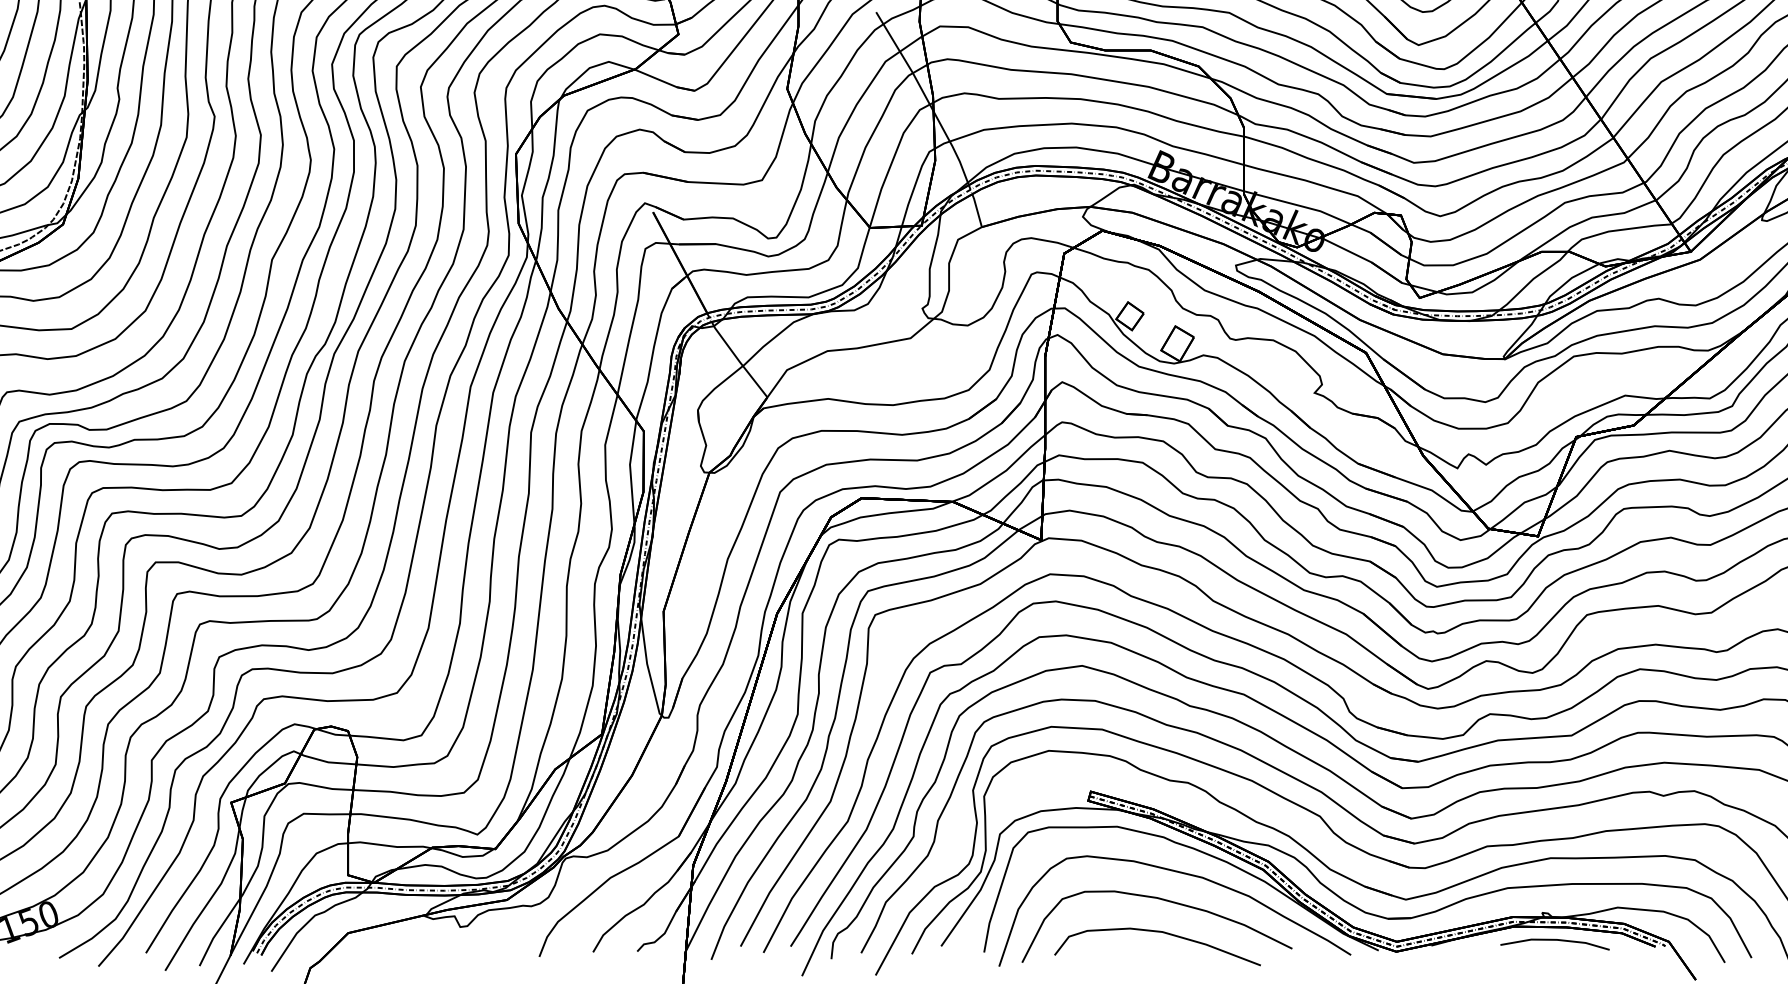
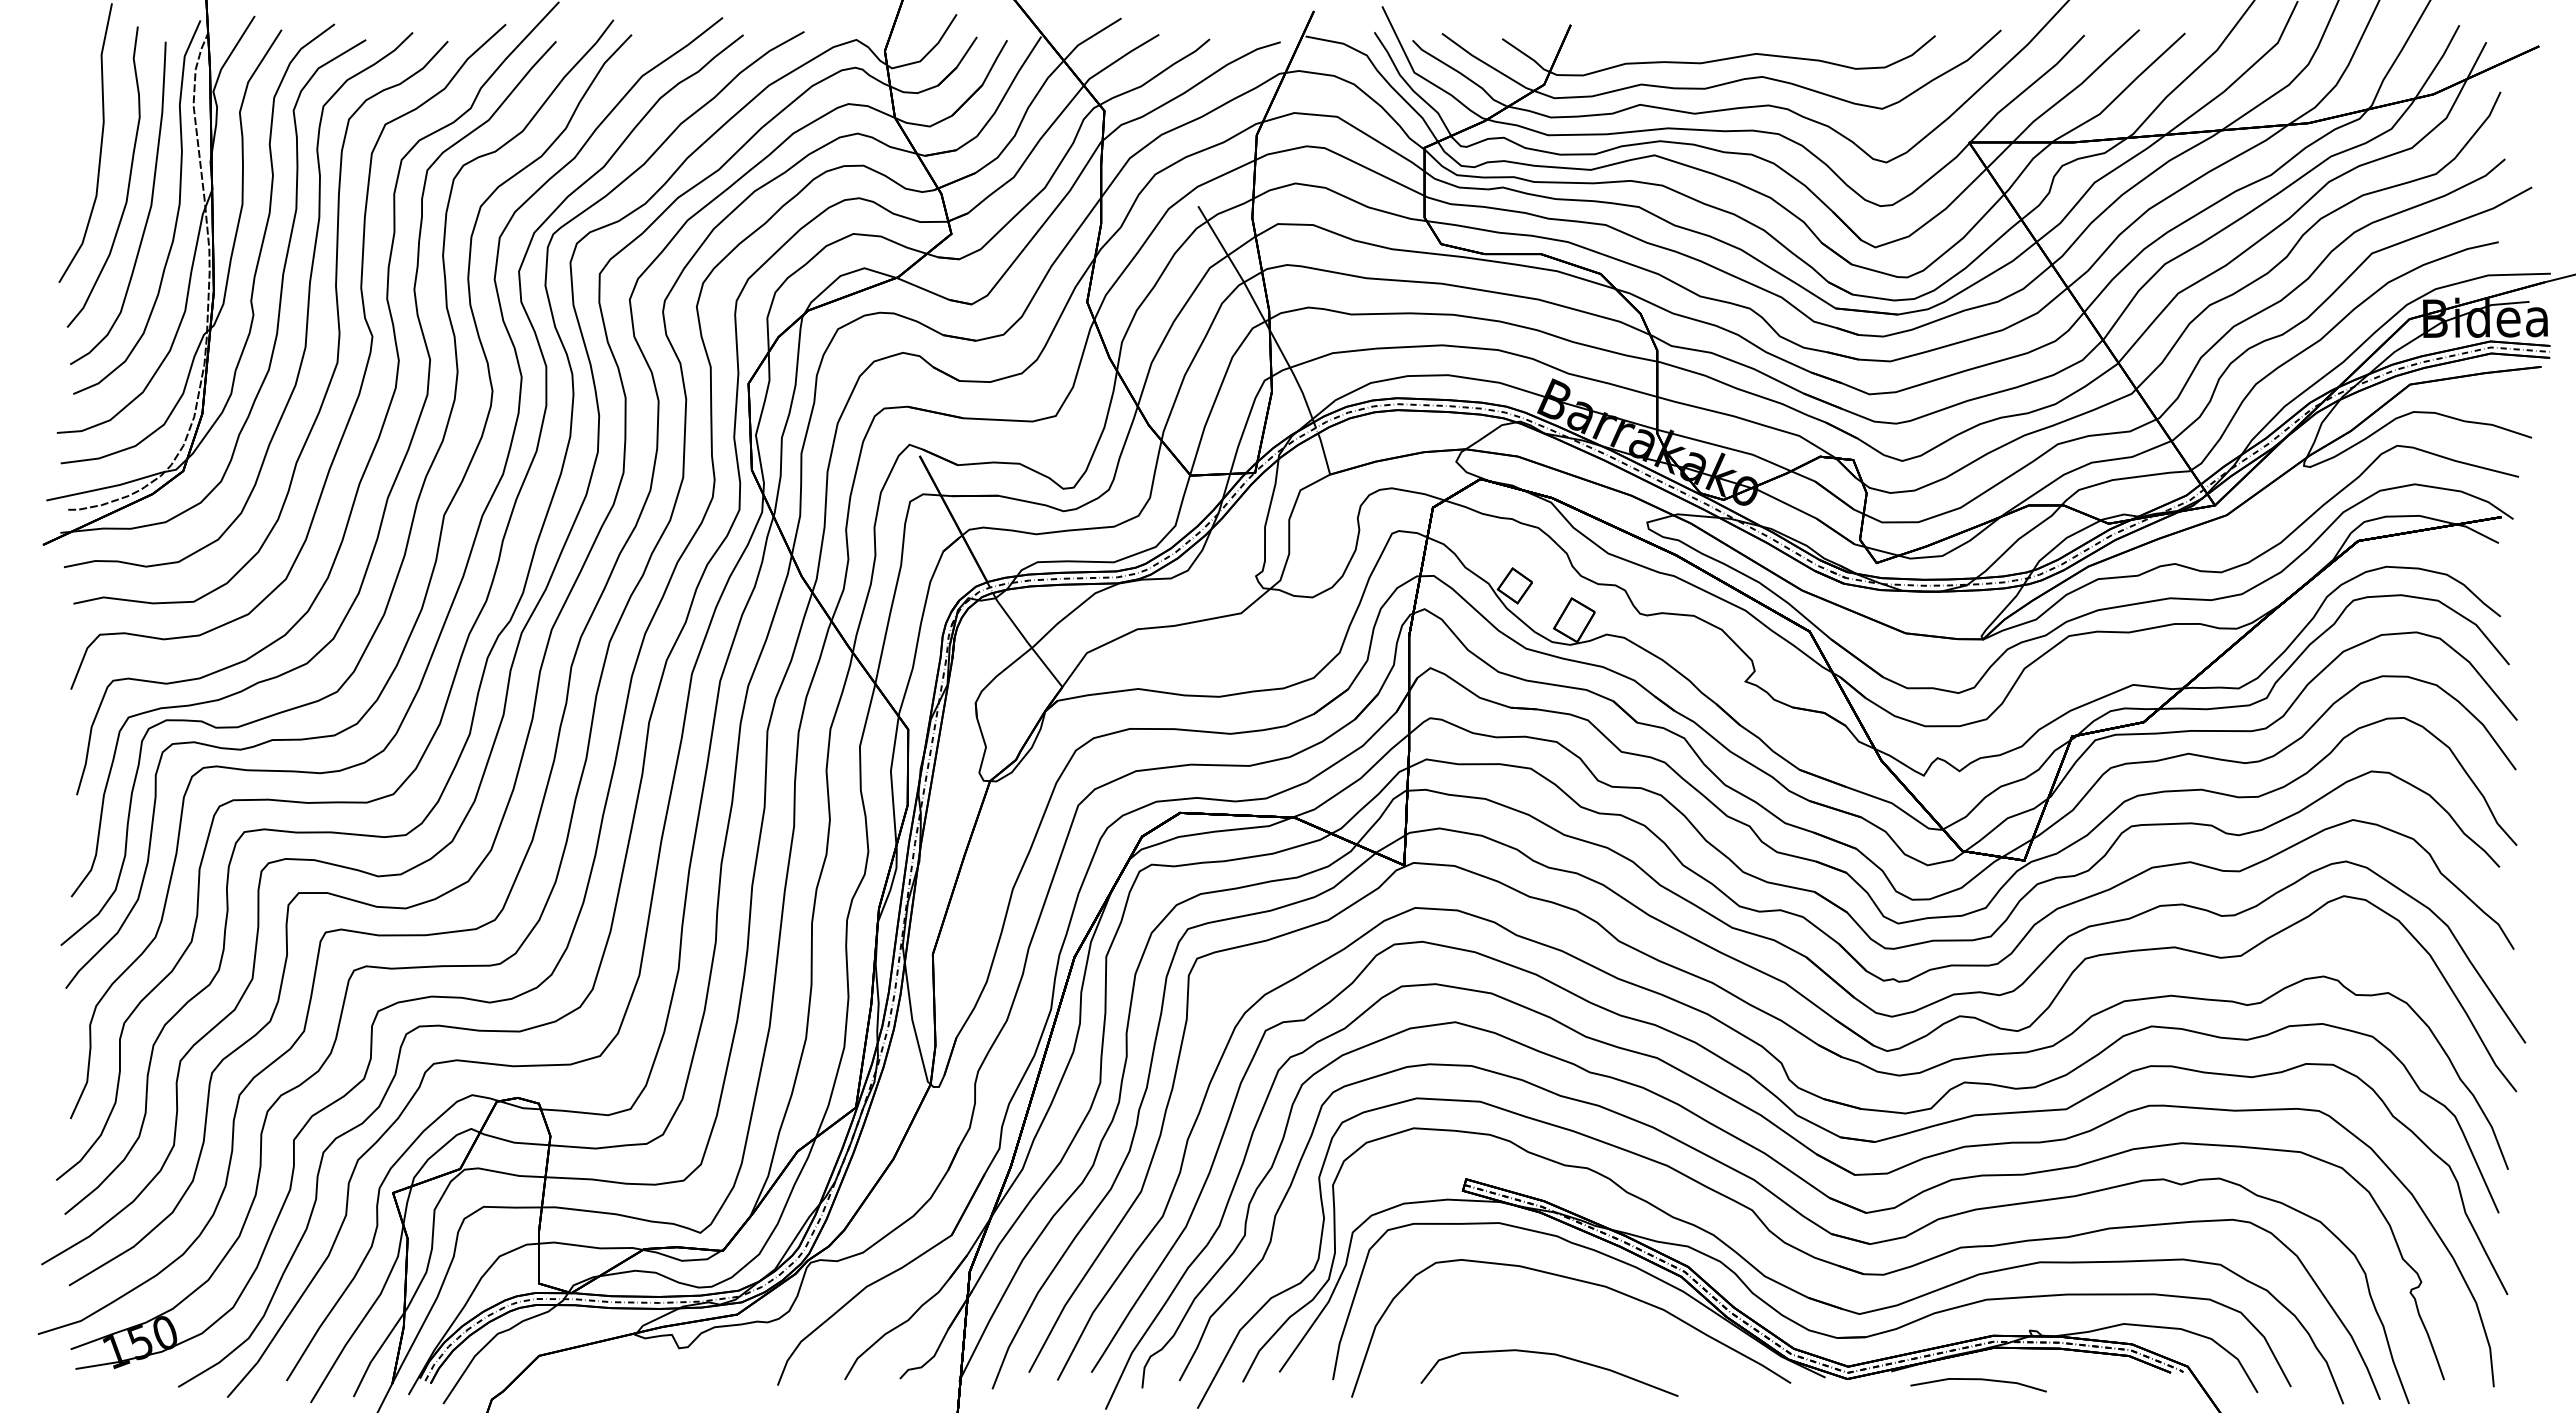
curve: (1164, 900) -> (1557, 1315), removed
line: (1554, 940) -> (1978, 1380), moved

